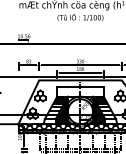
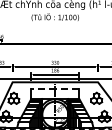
line: (79, 86) -> (54, 88), solid -> dashed

